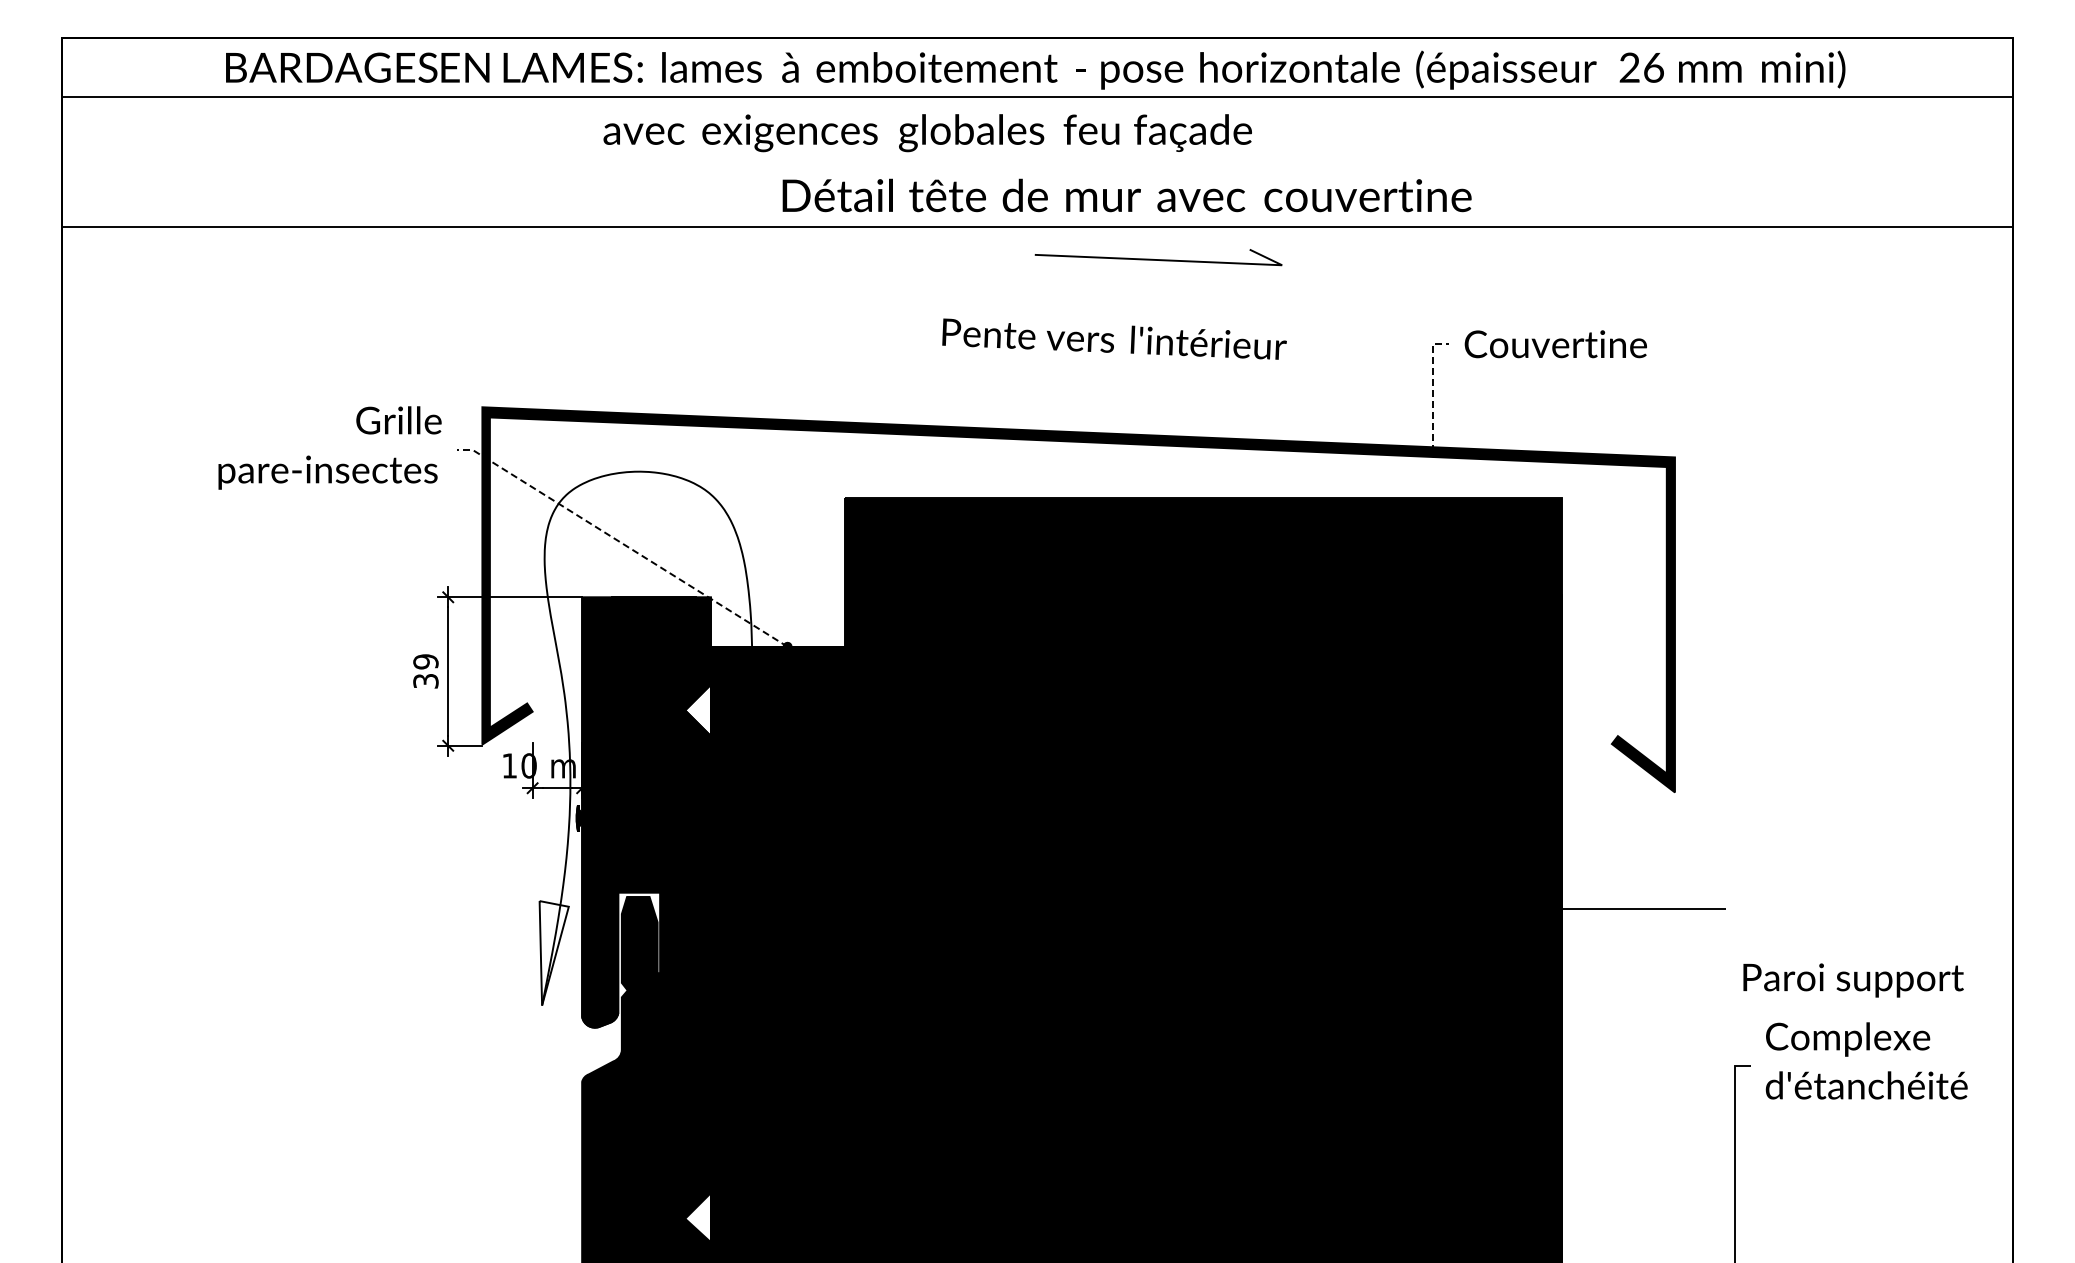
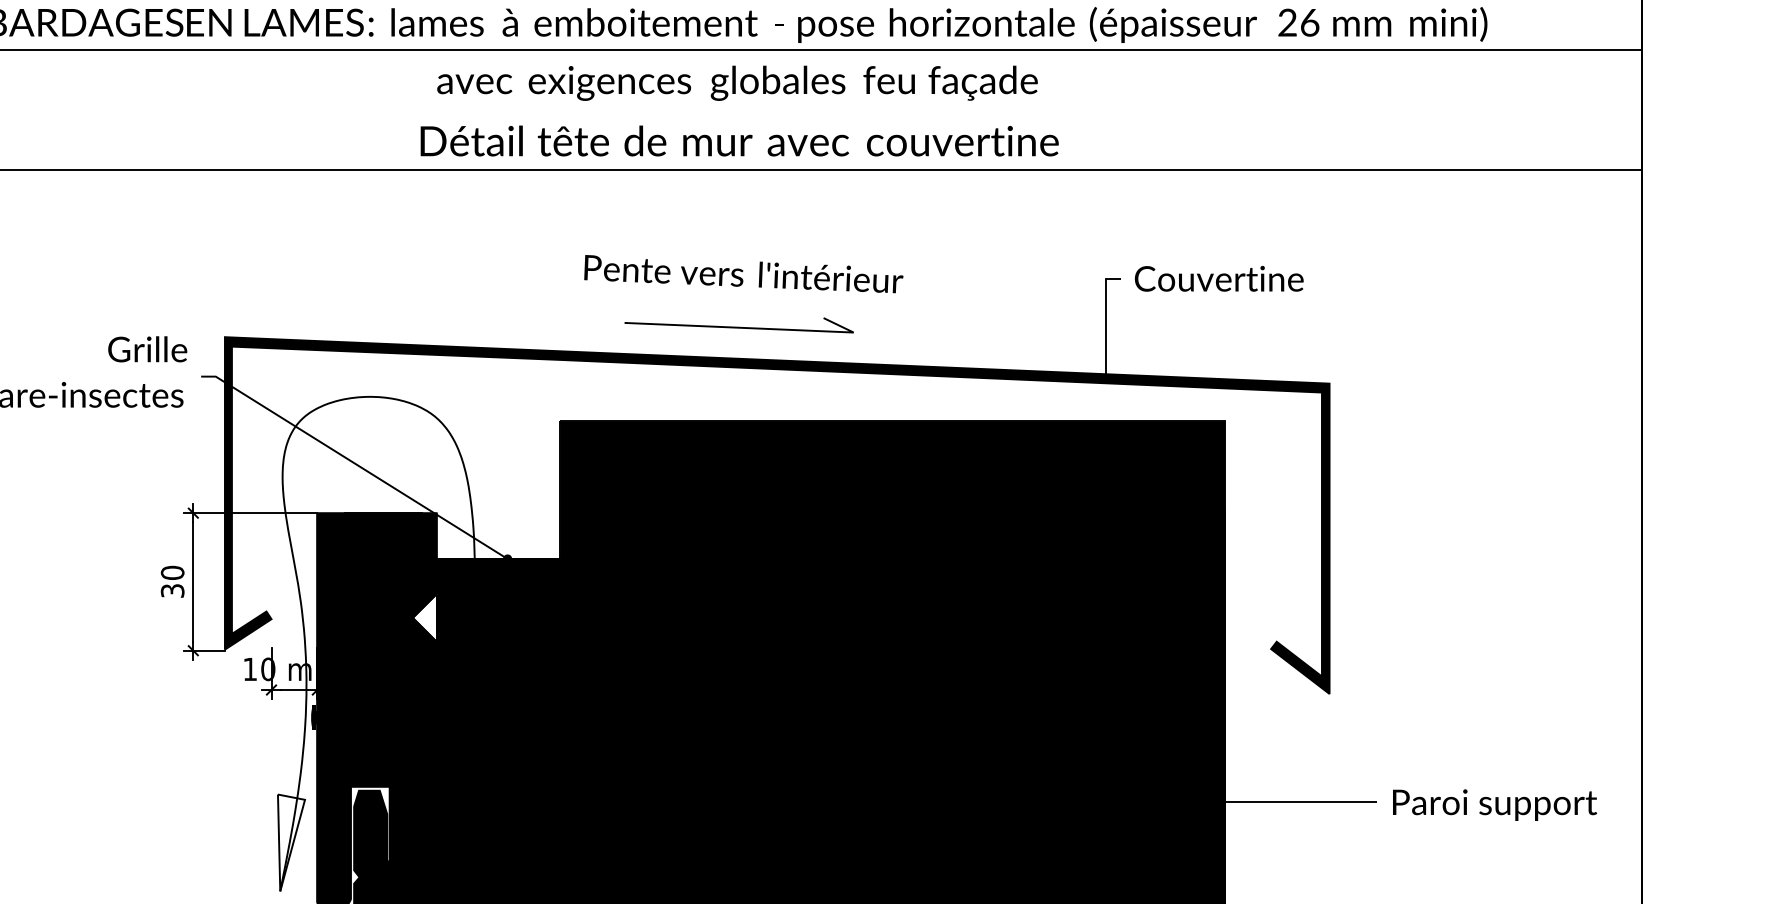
text: (927, 133) -> (737, 83), moved
text: (1126, 195) -> (739, 141), moved
line: (1158, 259) -> (739, 327), moved
text: (1114, 338) -> (743, 273), moved
line: (1433, 389) -> (1105, 320), dashed -> solid
line: (622, 543) -> (354, 463), dashed -> solid
text: (425, 661) -> (172, 572), 39 -> 30
text: (1853, 980) -> (1494, 805), moved

